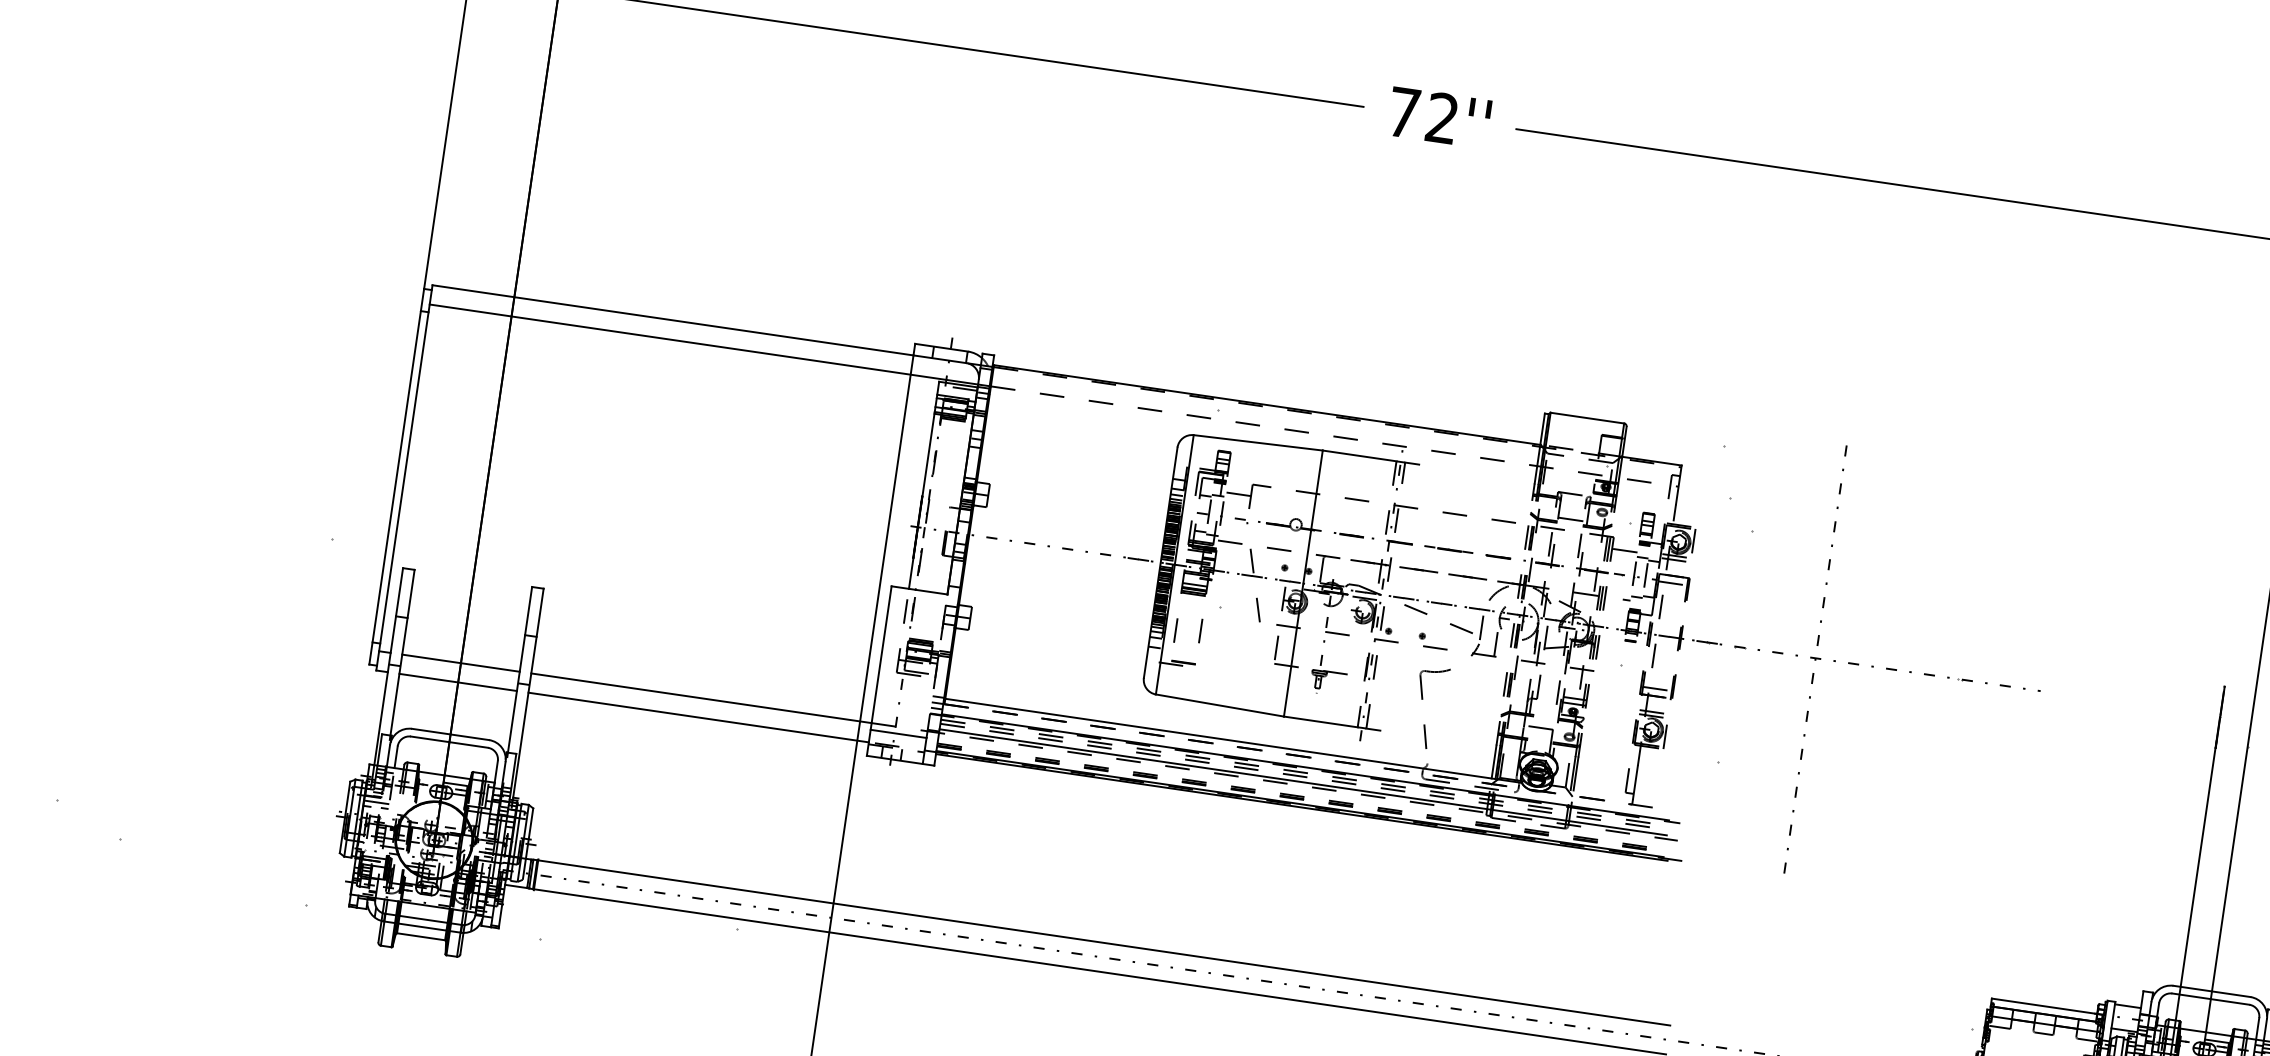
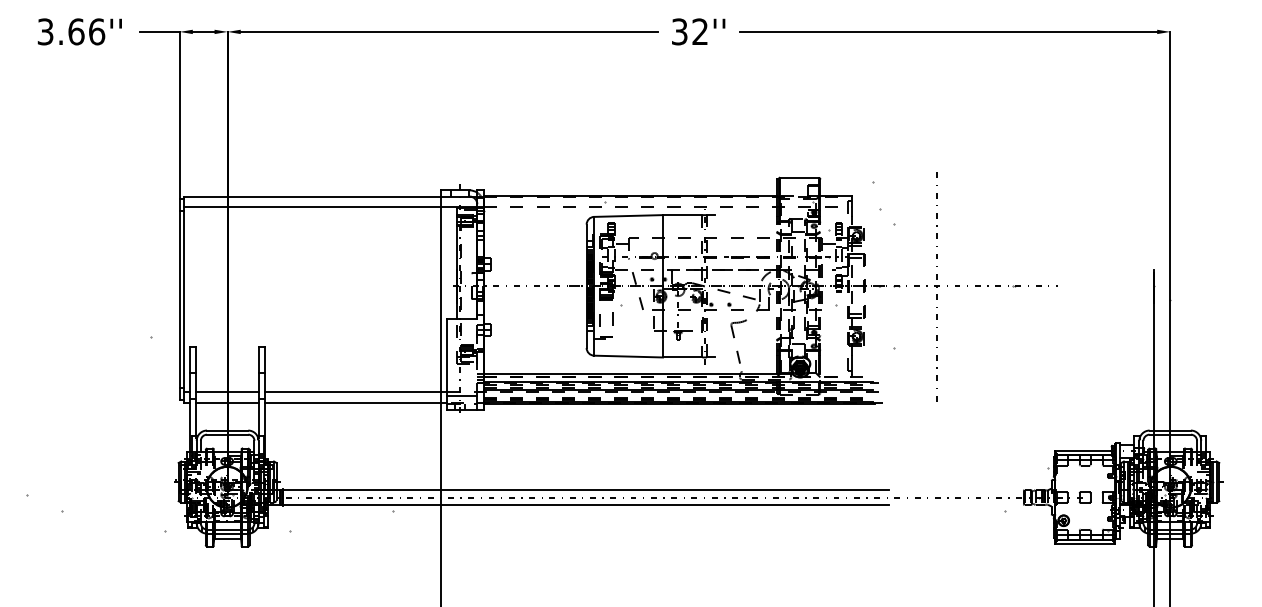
text: (1403, 111) -> (679, 31), 72'' -> 32''

